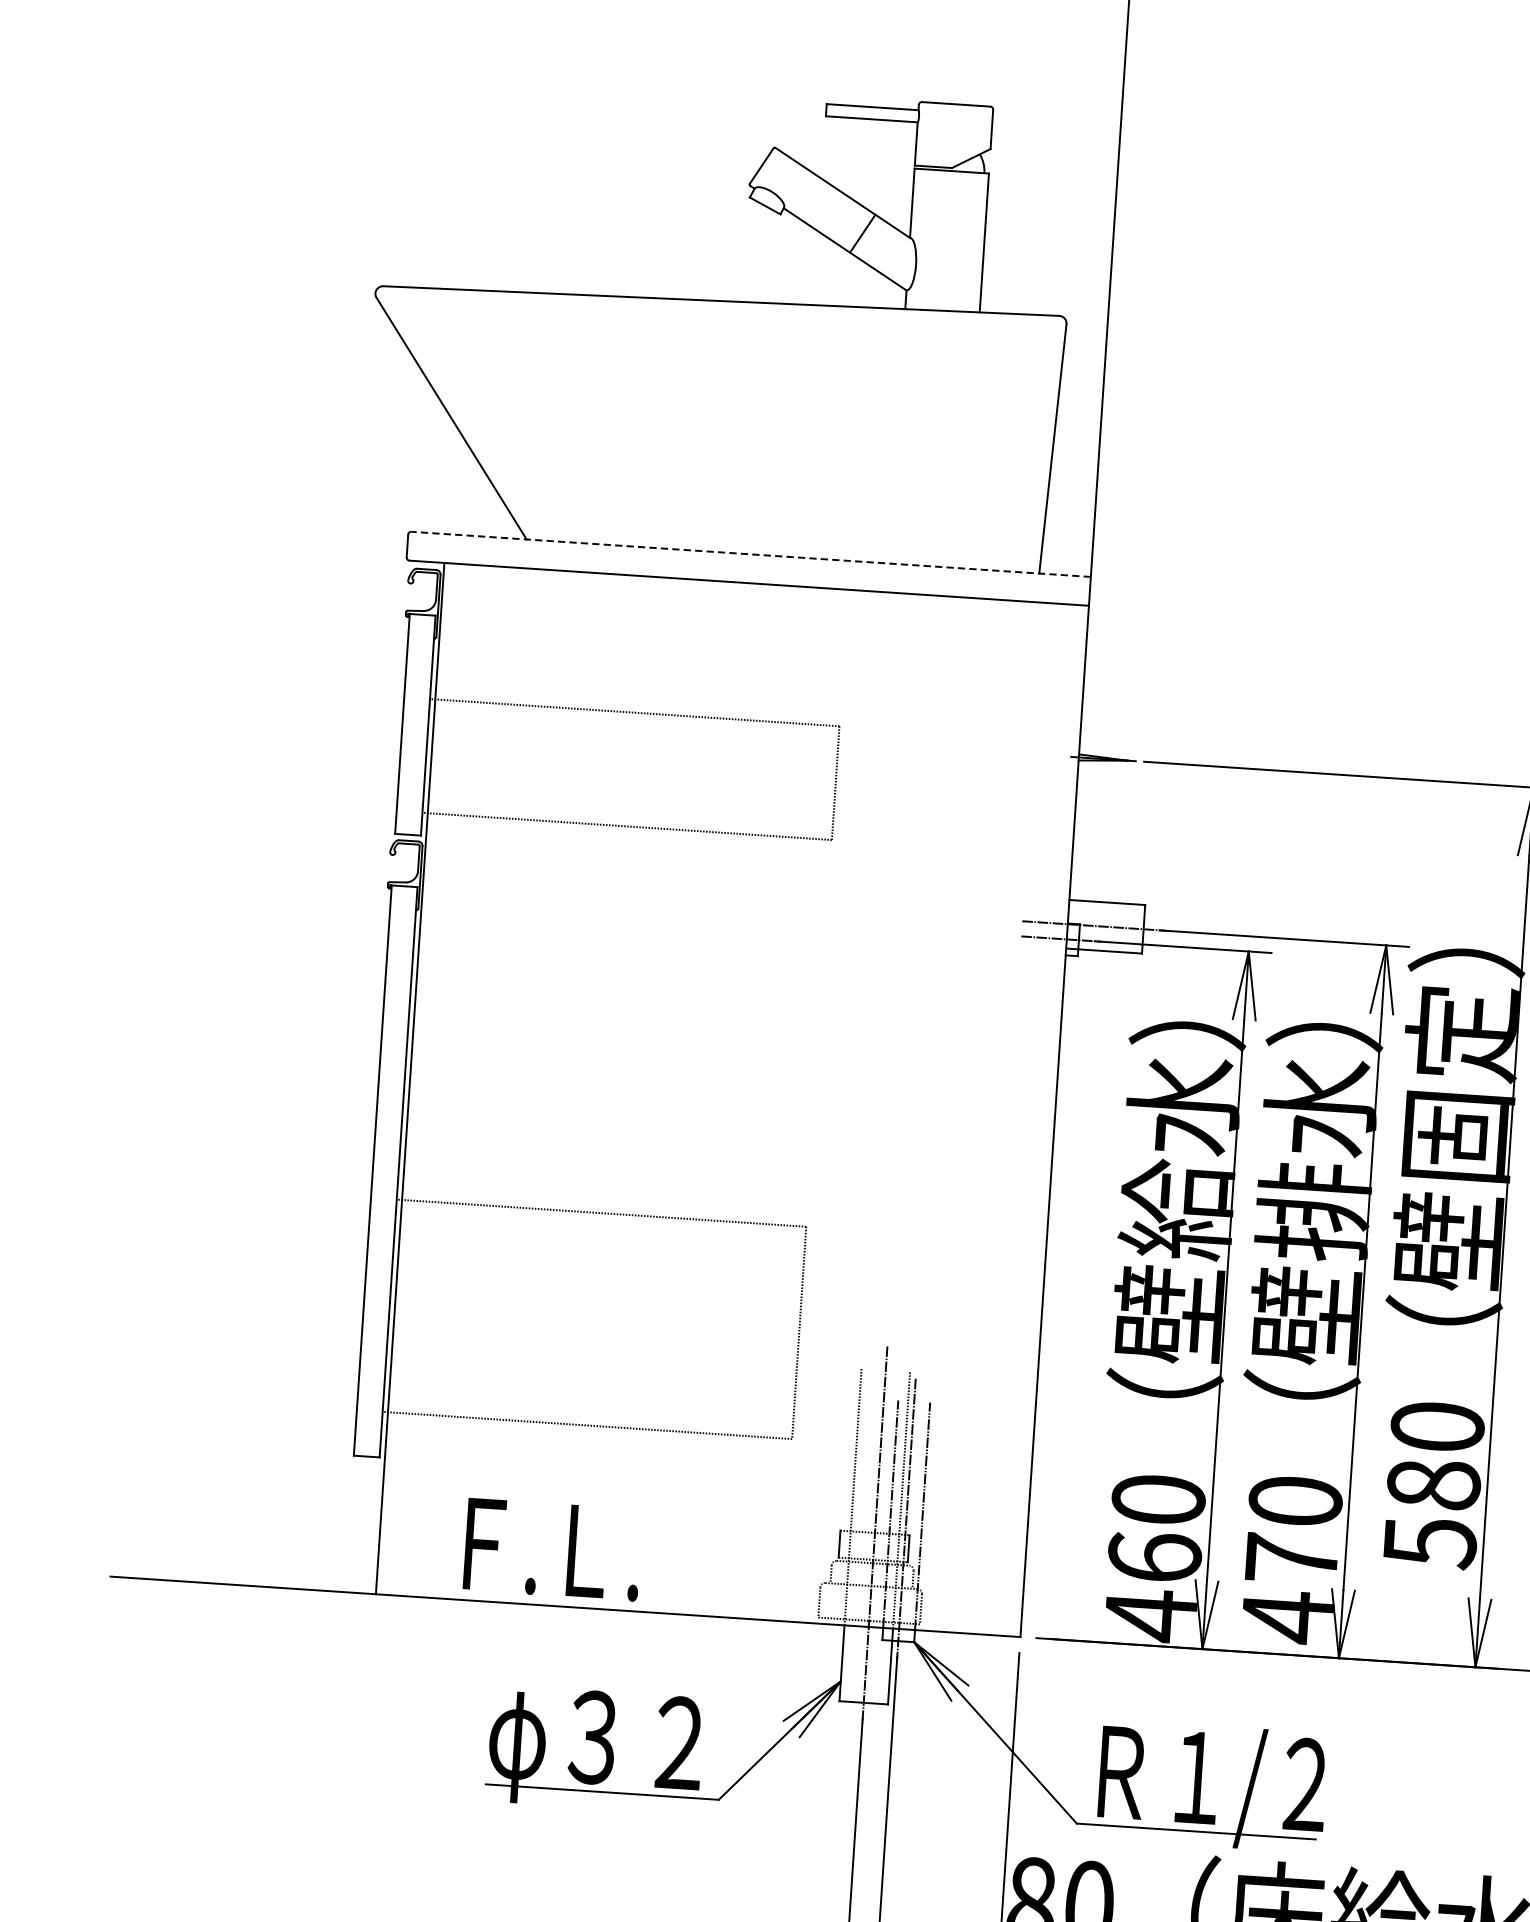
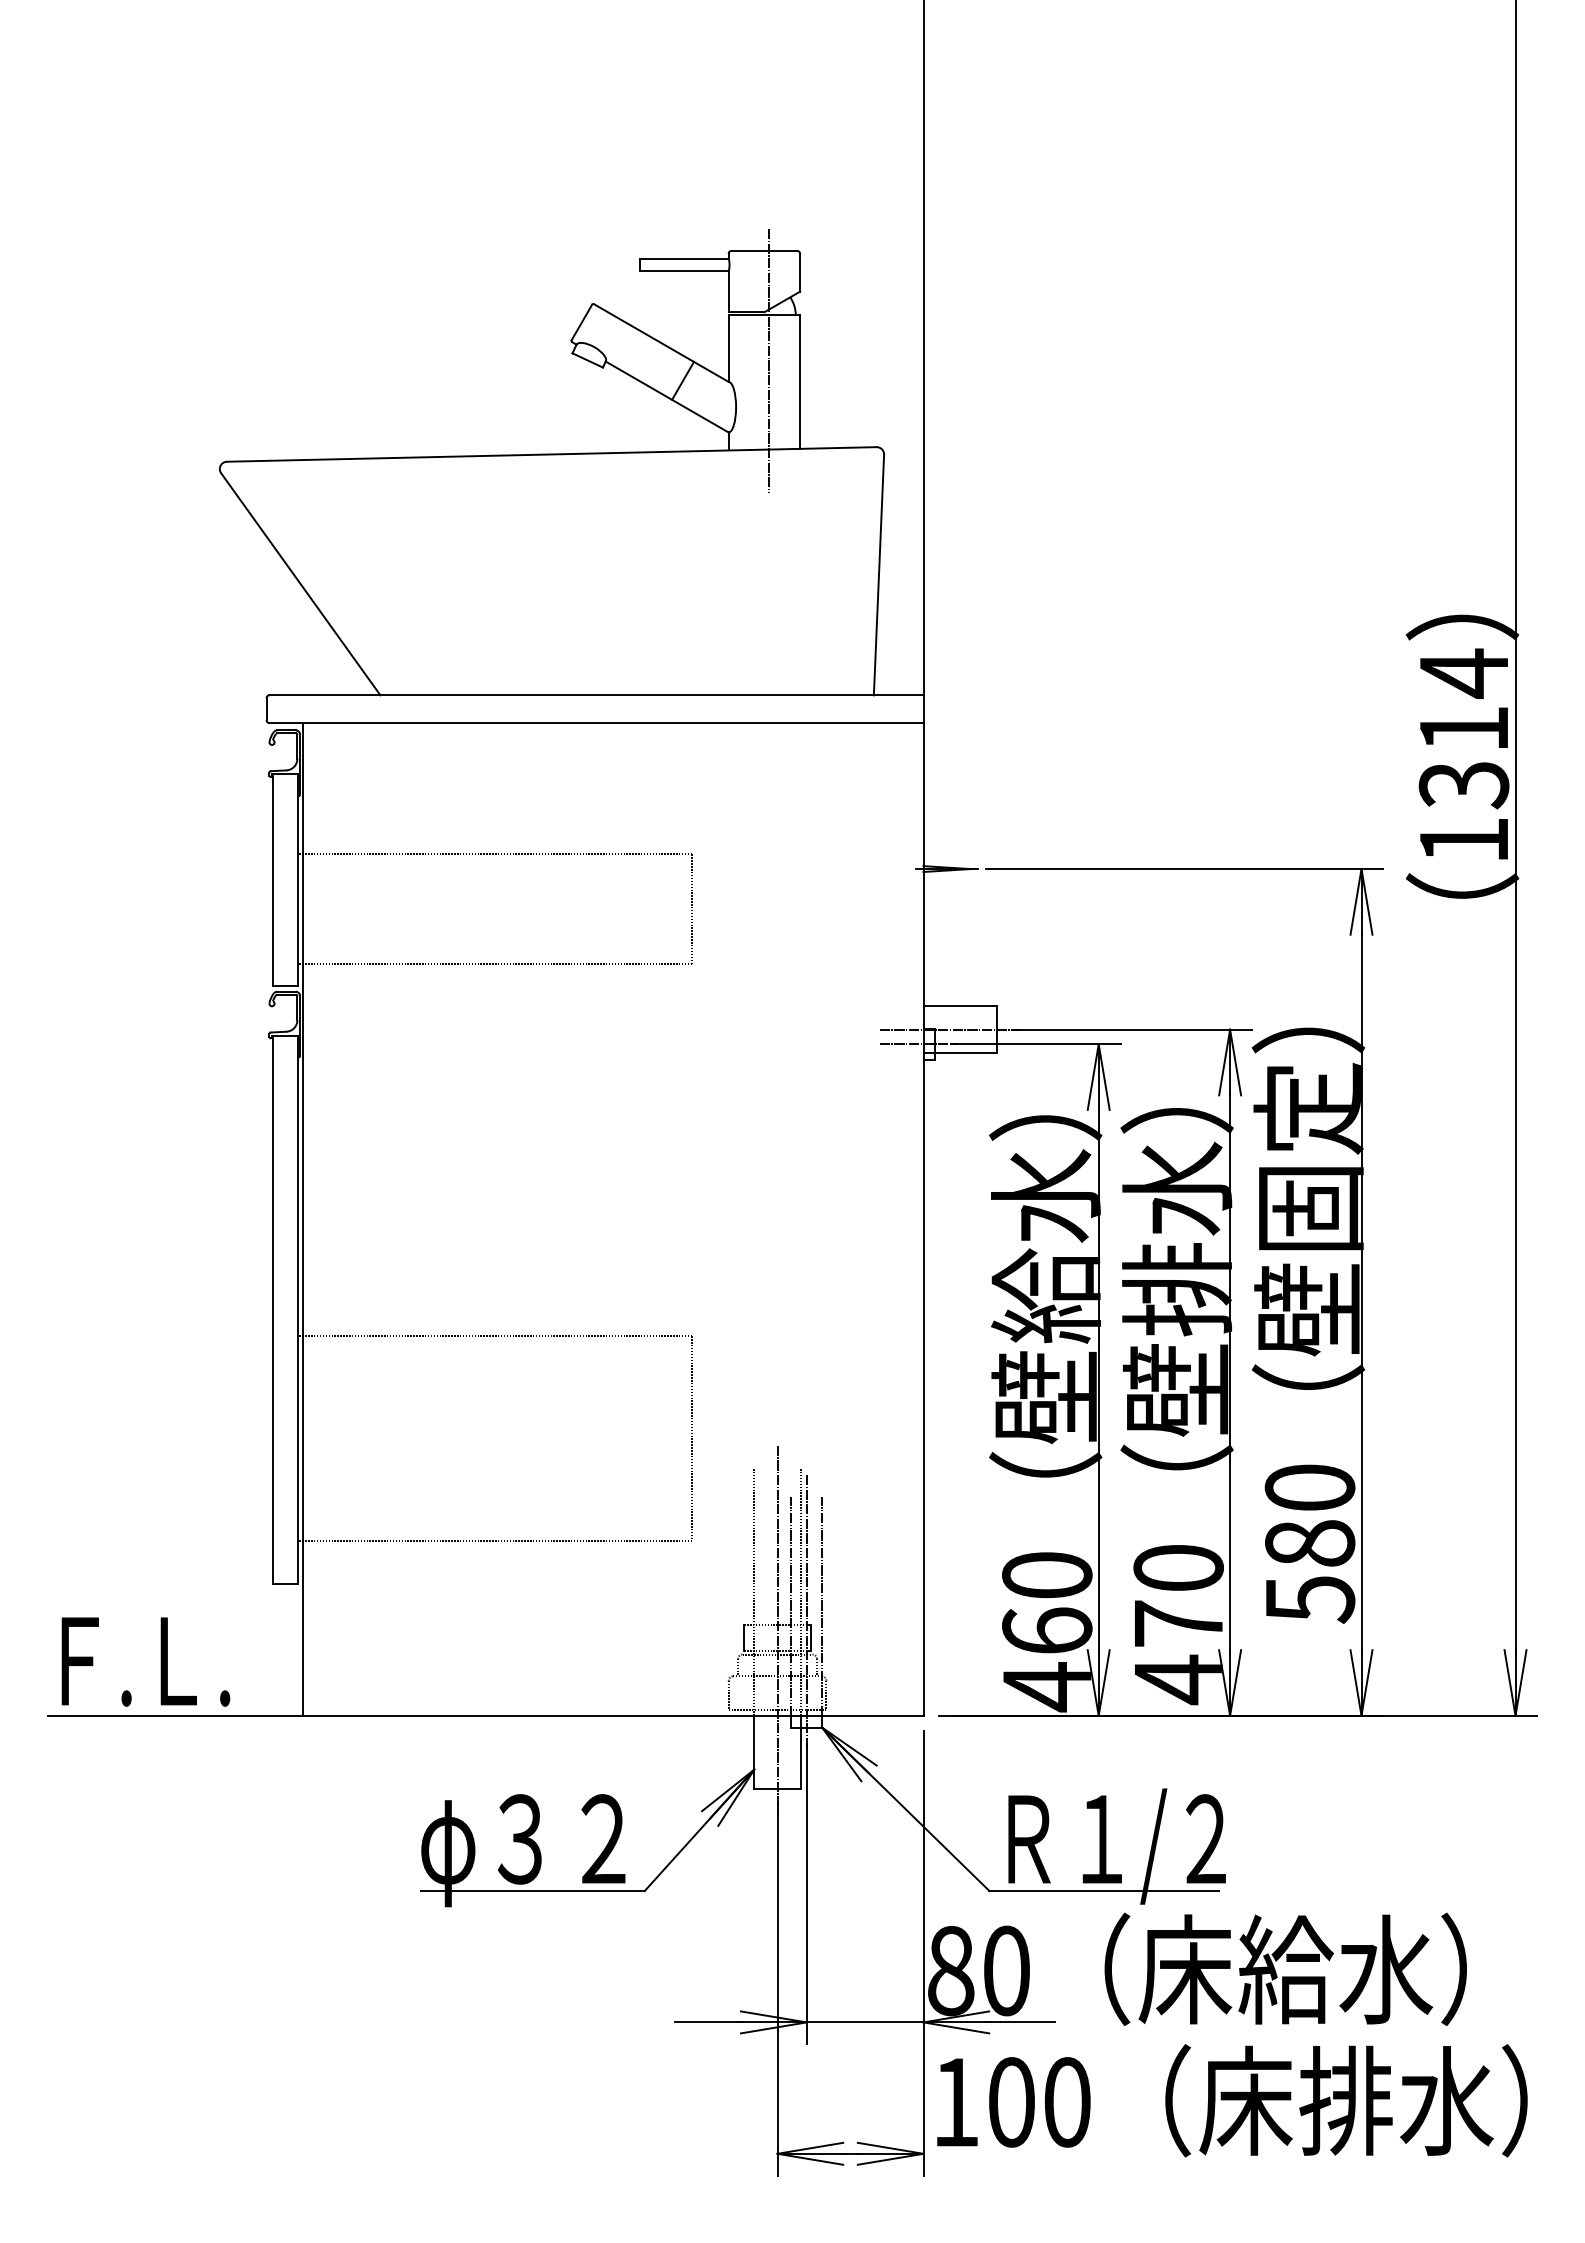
line: (952, 219) -> (768, 361), added
line: (751, 554) -> (596, 695), dashed -> solid
text: (552, 1549) -> (145, 1661), moved

